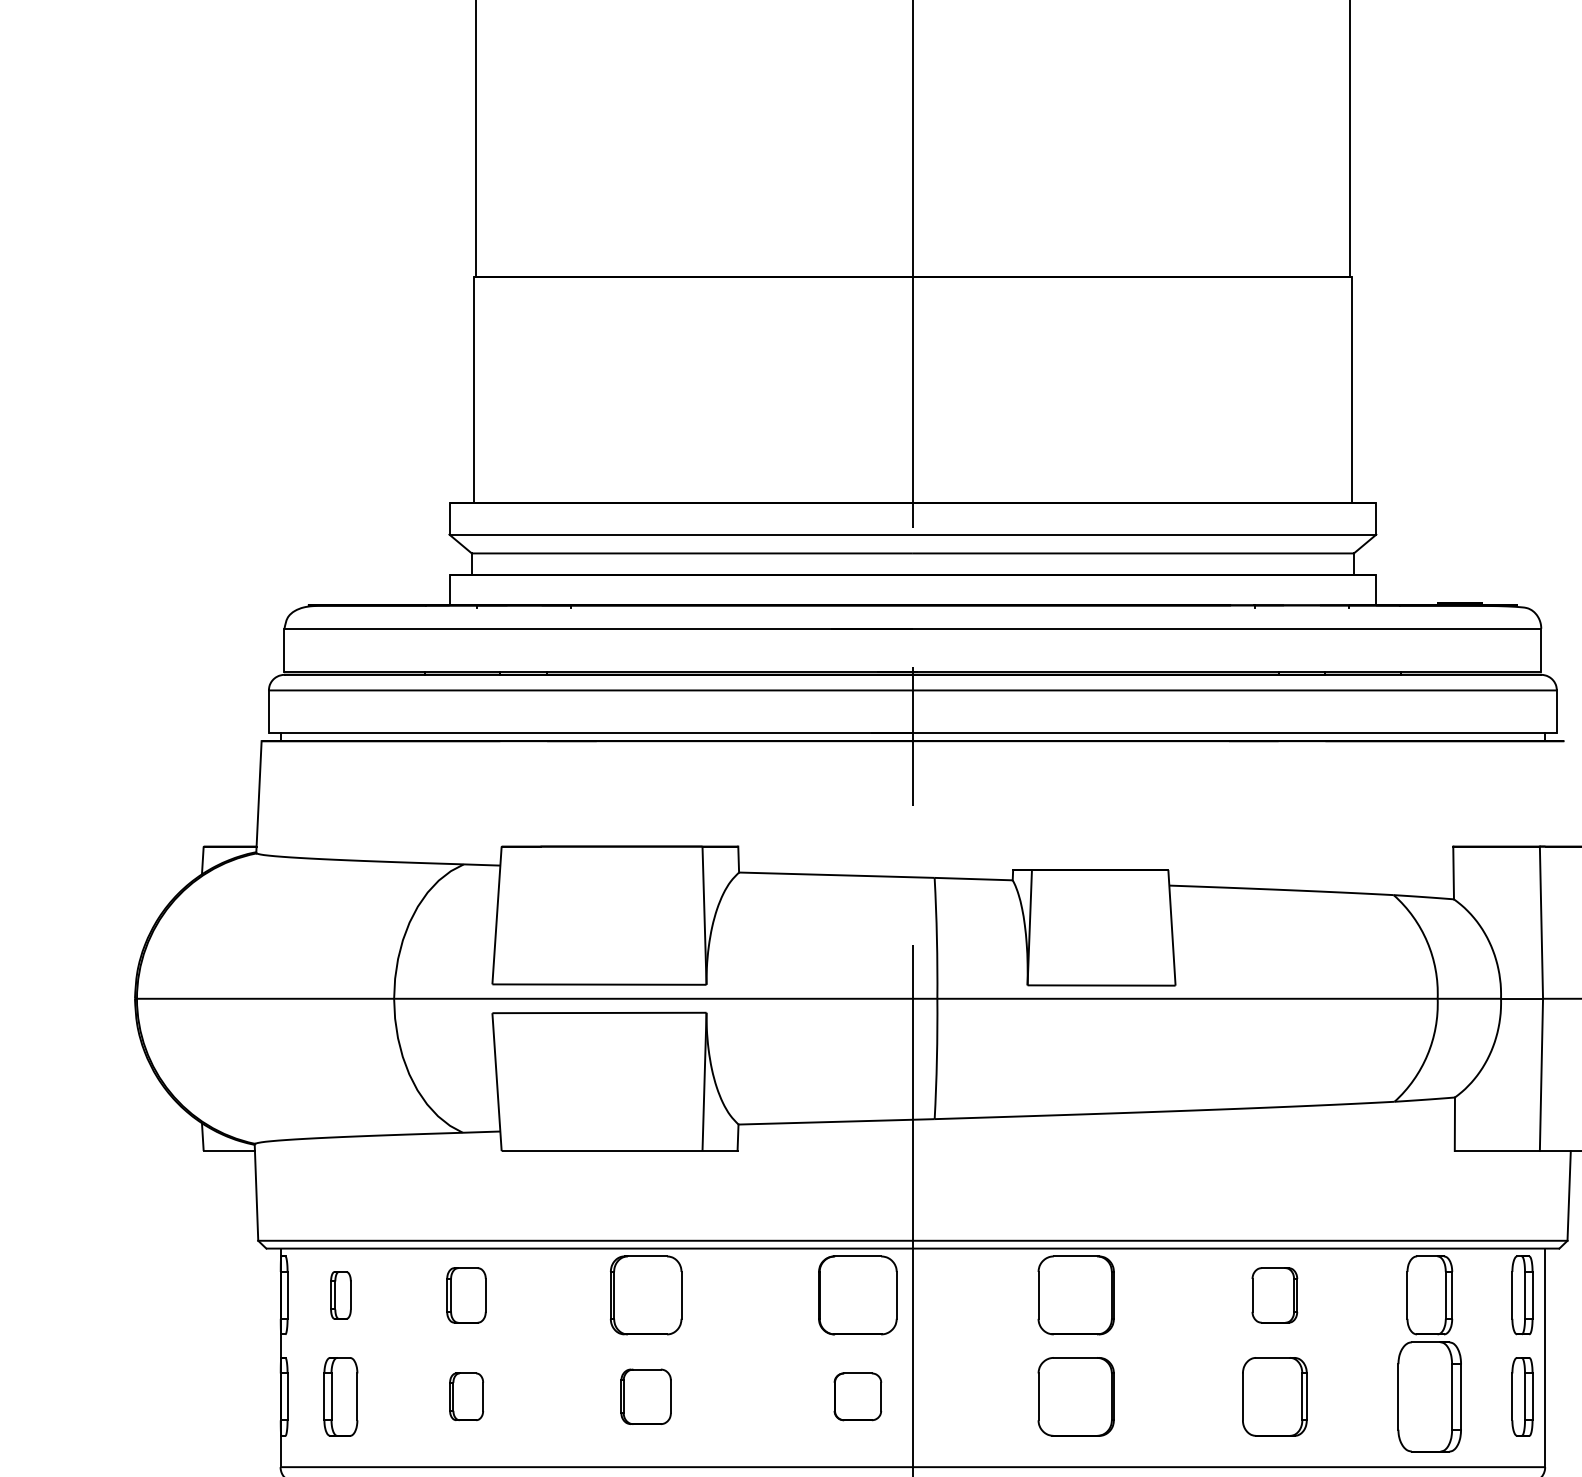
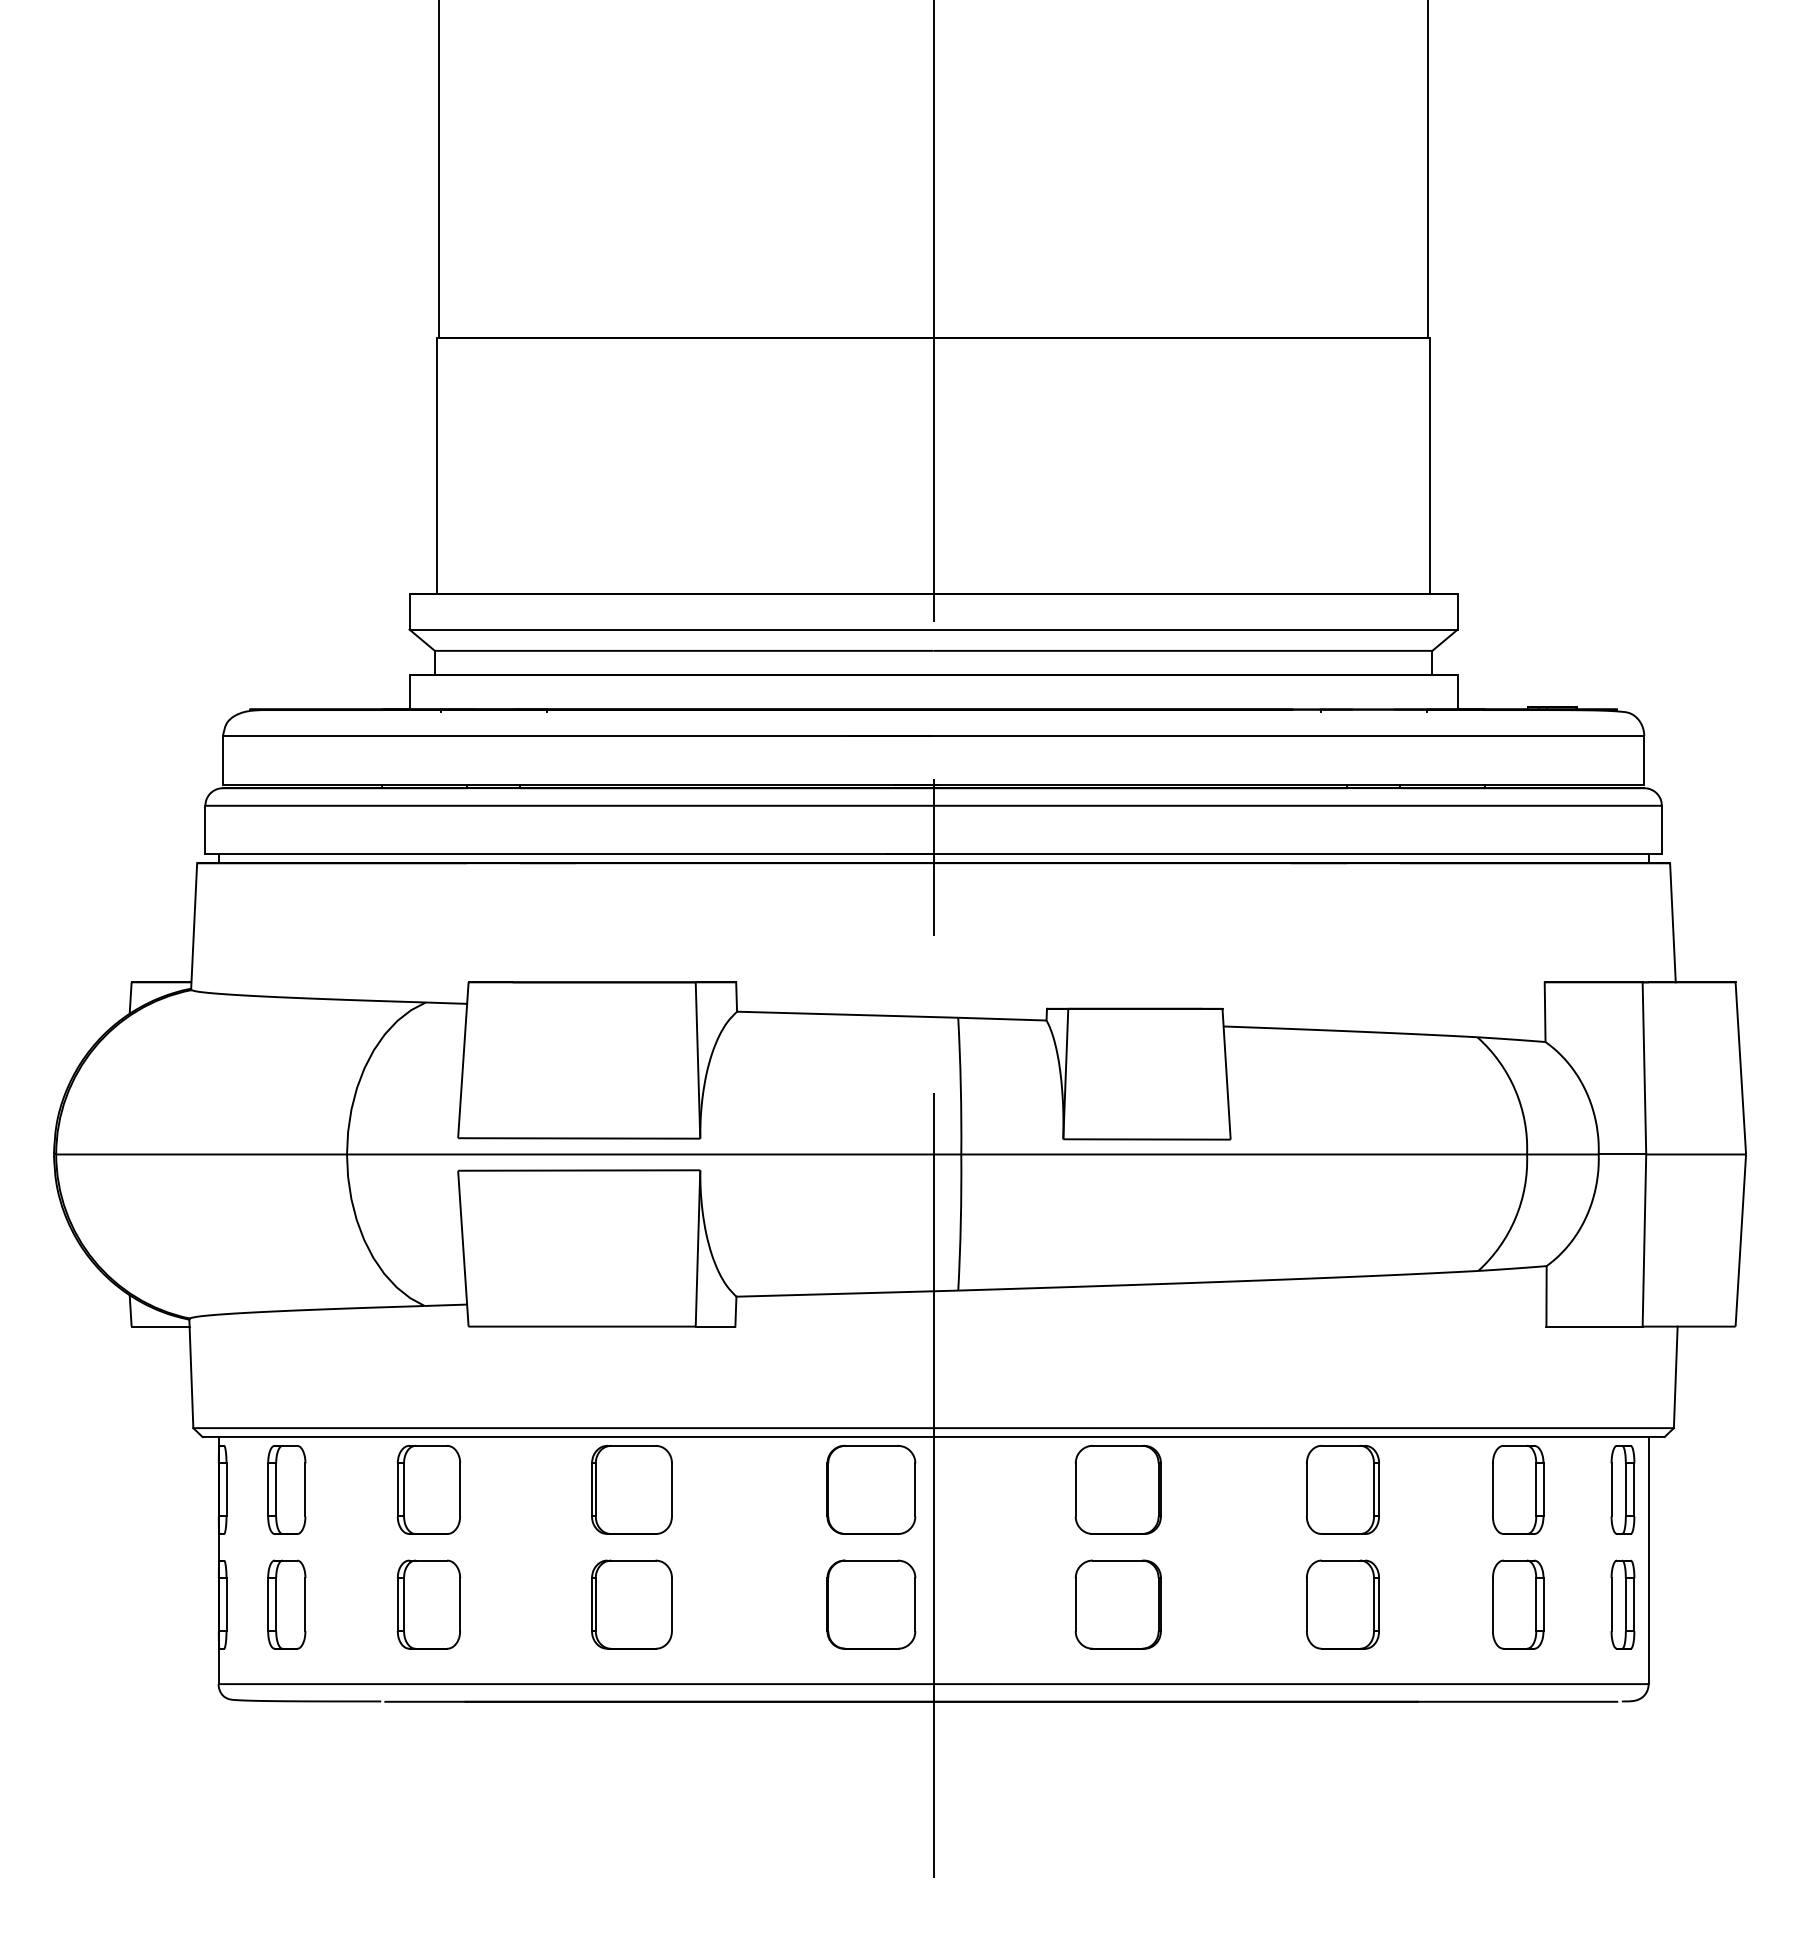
line: (1566, 793) -> (1672, 922), added
part: (340, 1295) -> (286, 1489), size x1.67
part: (466, 1295) -> (428, 1489), size x1.43
part: (1274, 1295) -> (1342, 1489), size x1.43
part: (466, 1396) -> (428, 1604), size x1.67
part: (645, 1396) -> (631, 1604), size x1.43
part: (857, 1396) -> (871, 1604), size x1.67
part: (1430, 1396) -> (1518, 1604), size x0.71

